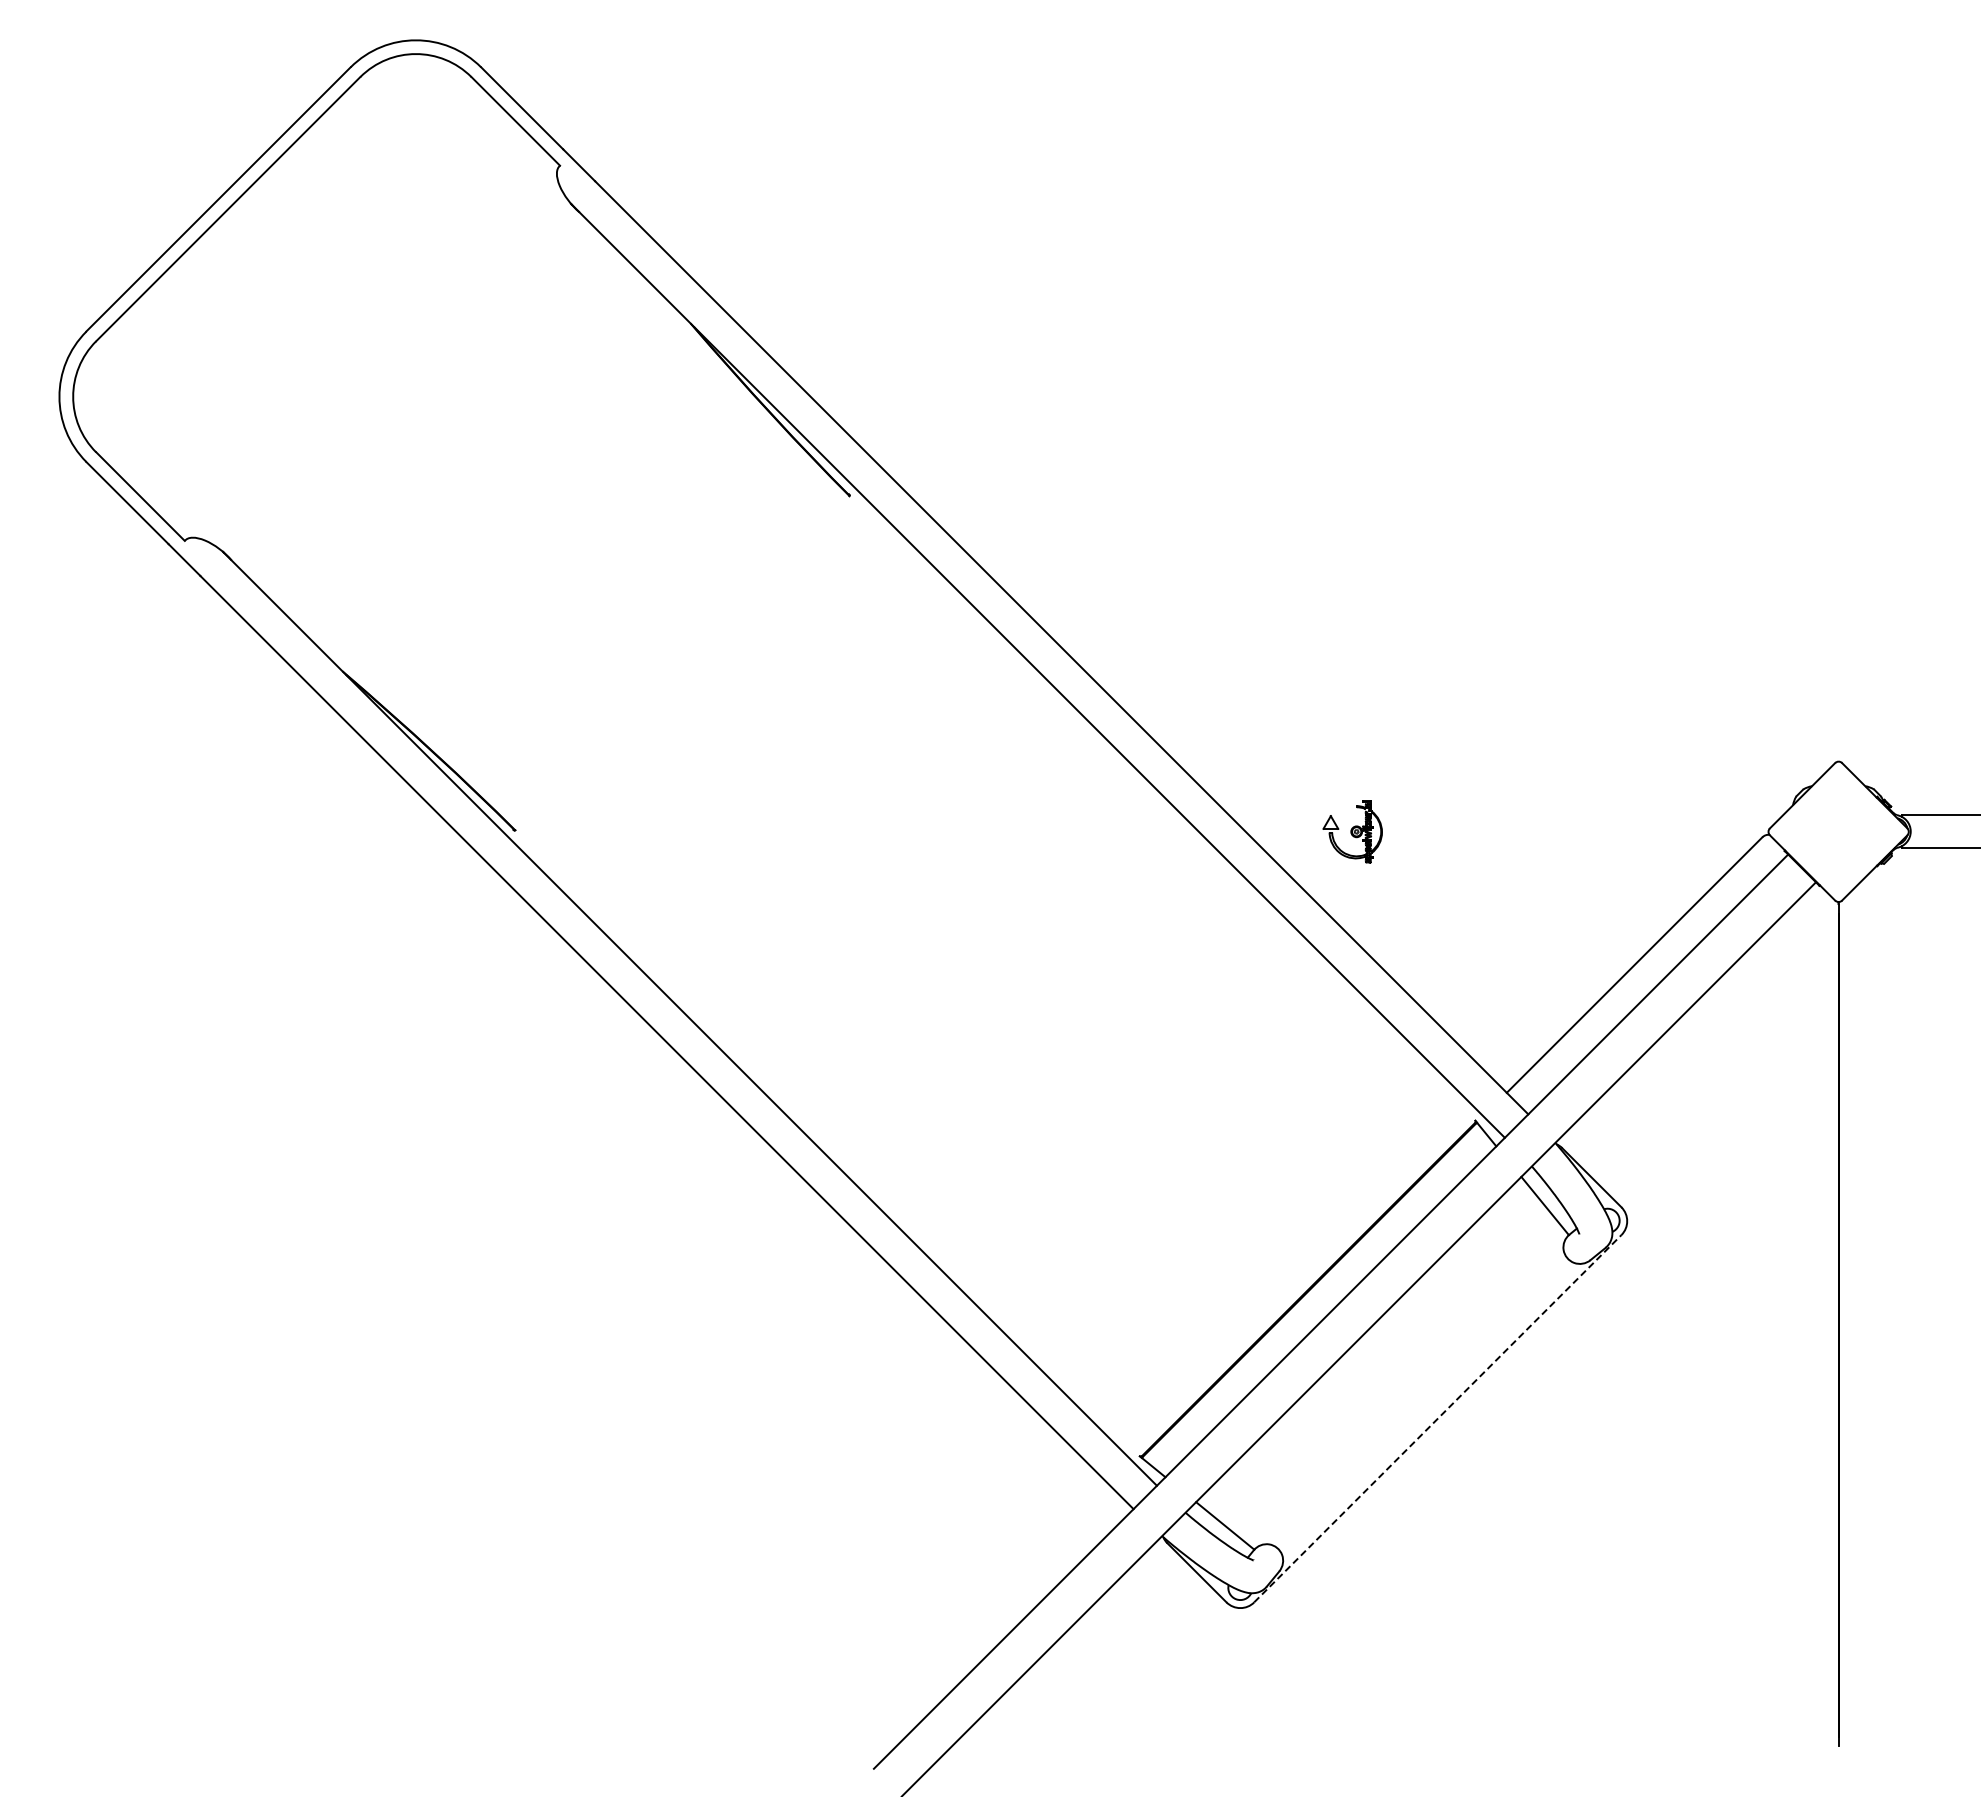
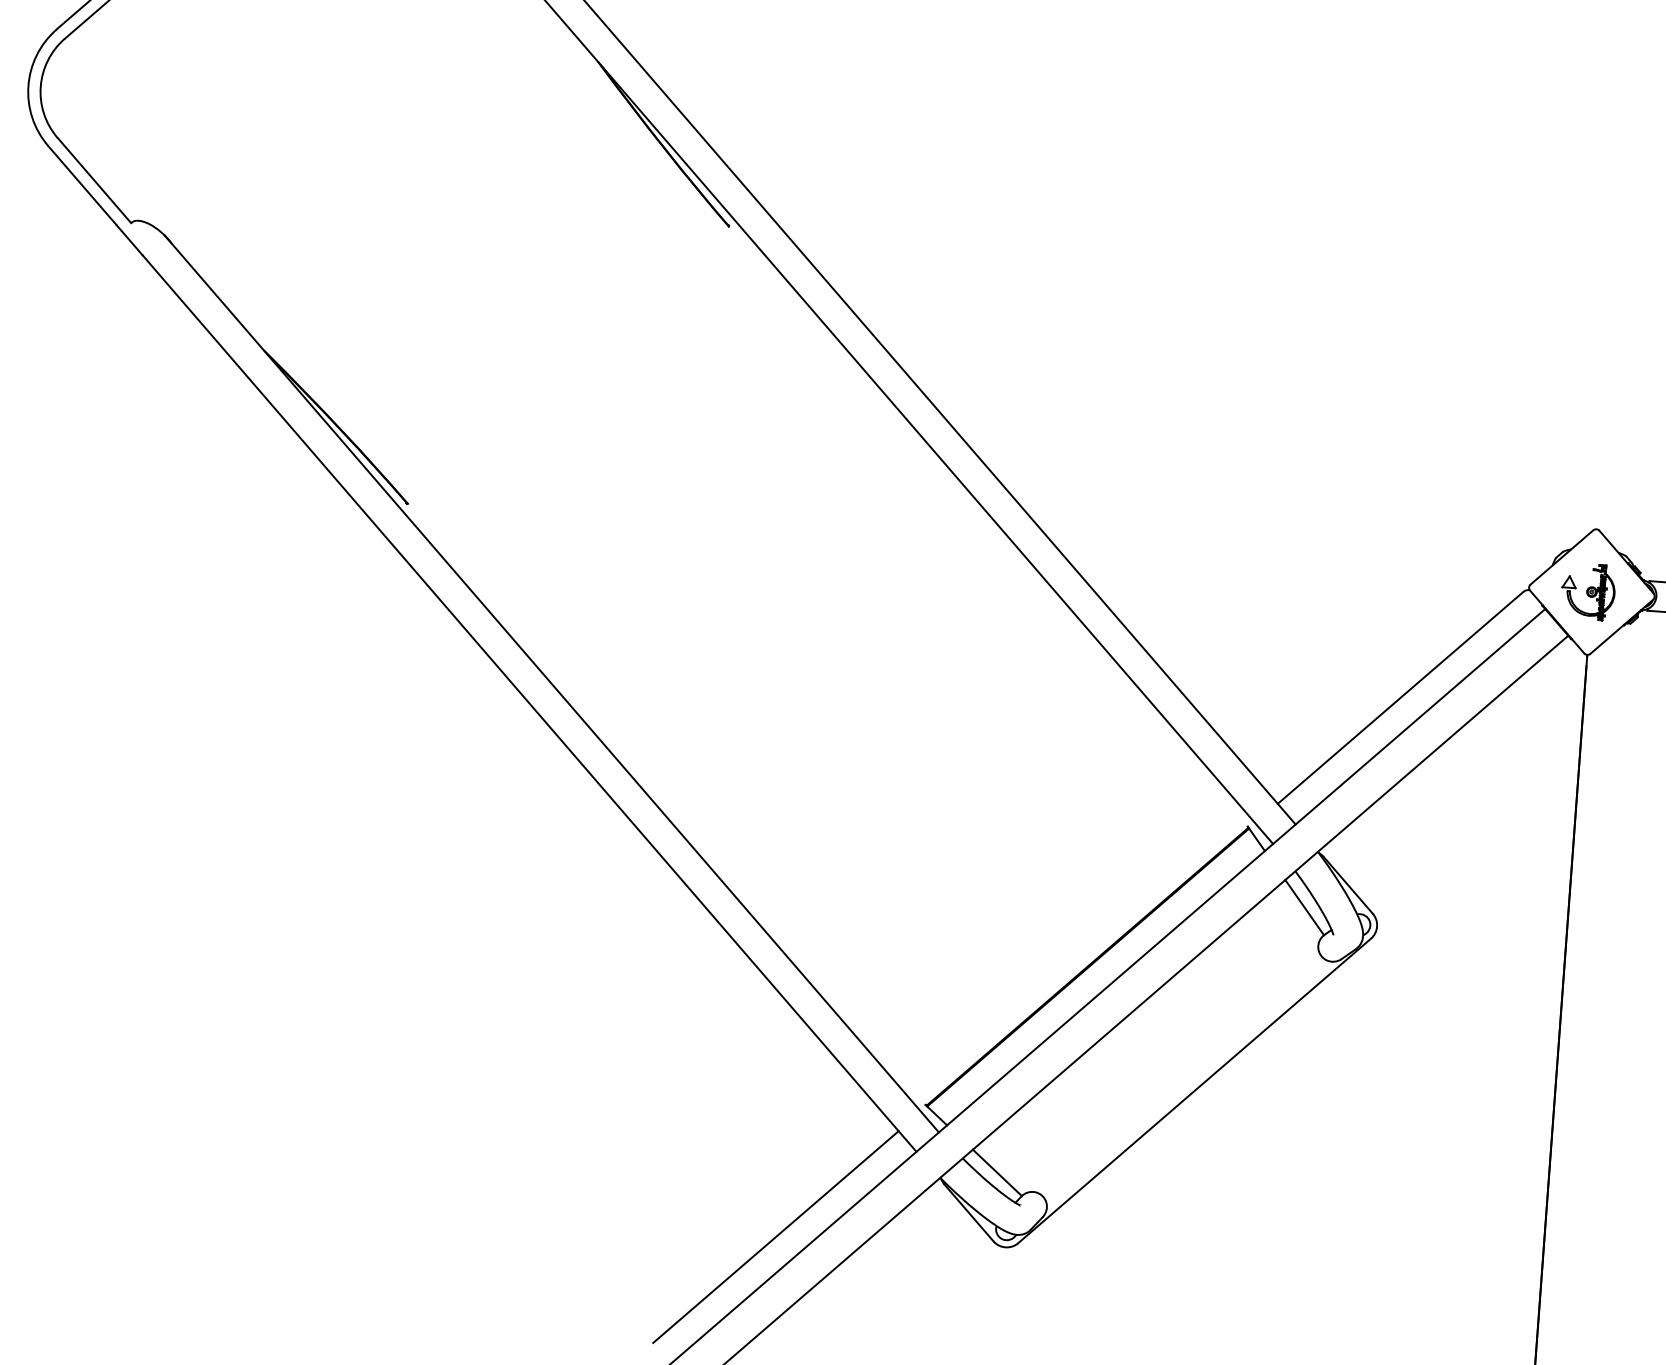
part: (1352, 831) -> (1588, 591), moved
line: (1437, 1418) -> (1194, 1090), dashed -> solid
line: (984, 1615) -> (776, 1237), added

